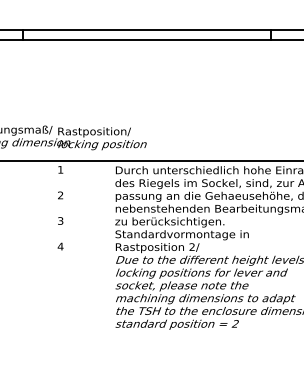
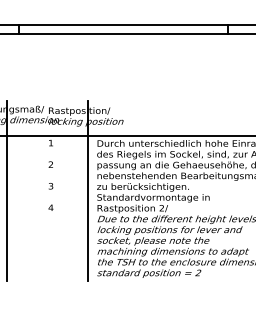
line: (7, 226) -> (6, 190), added
line: (103, 226) -> (87, 190), added

